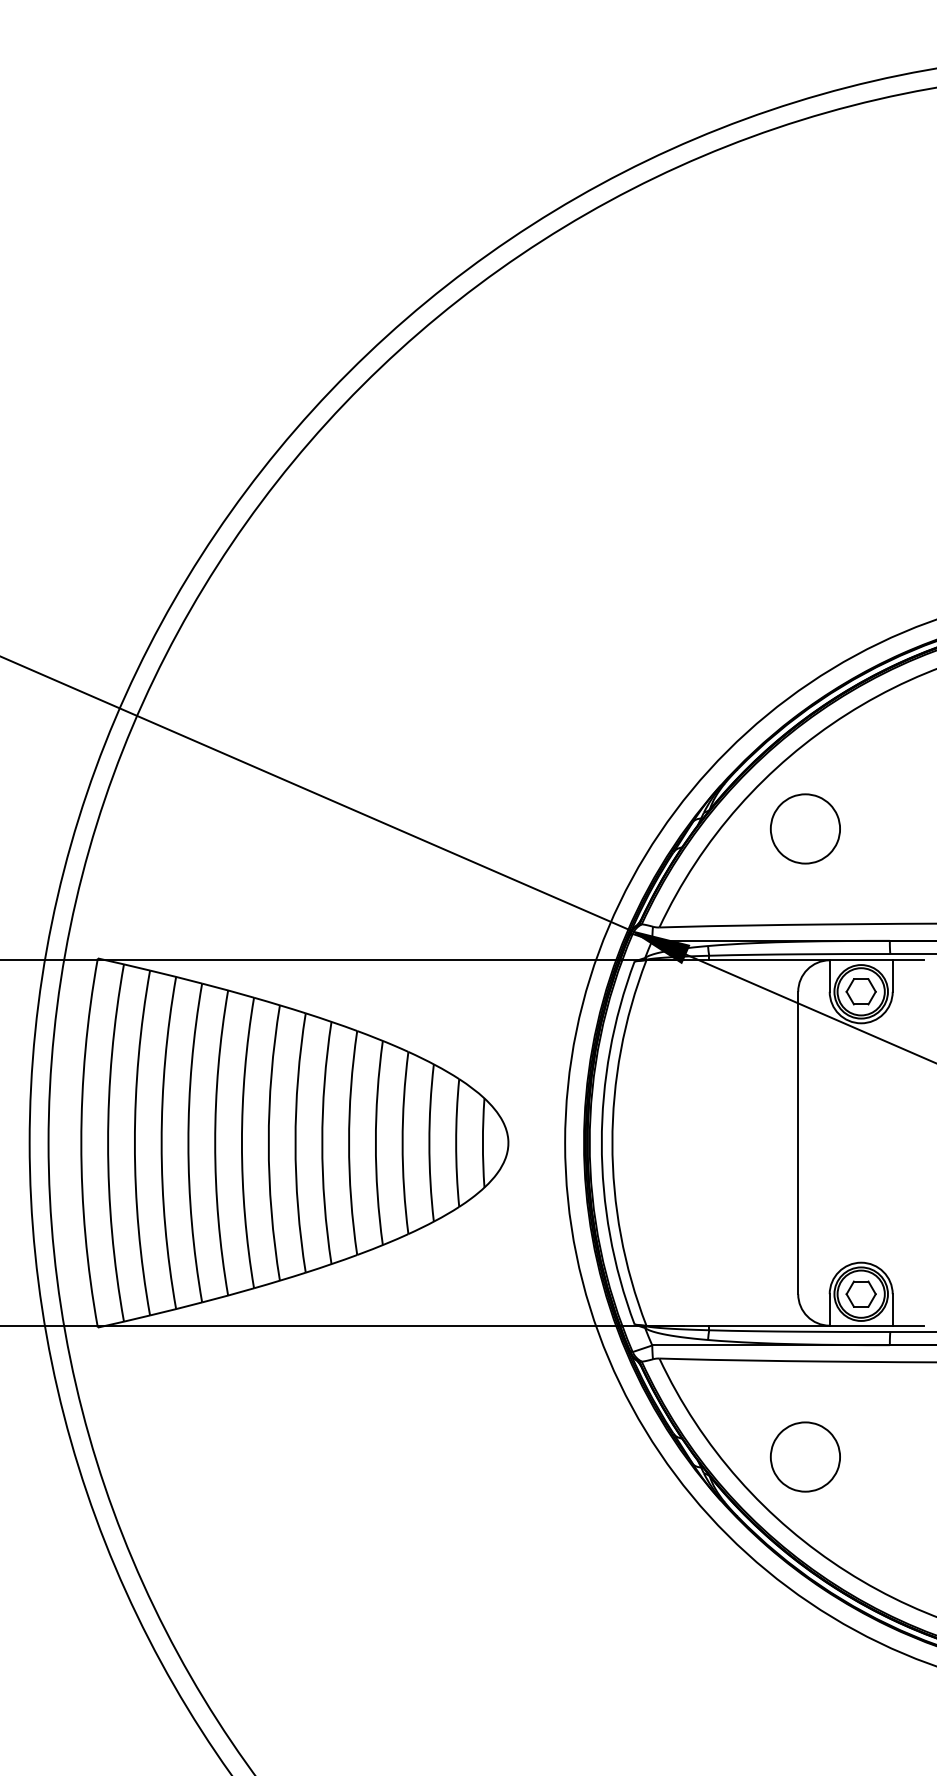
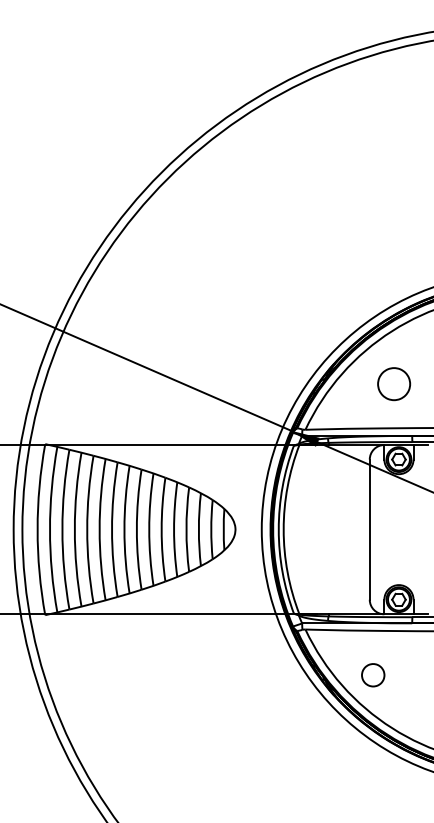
part: (806, 829) -> (394, 384), moved
part: (806, 1457) -> (373, 675), size x0.7

